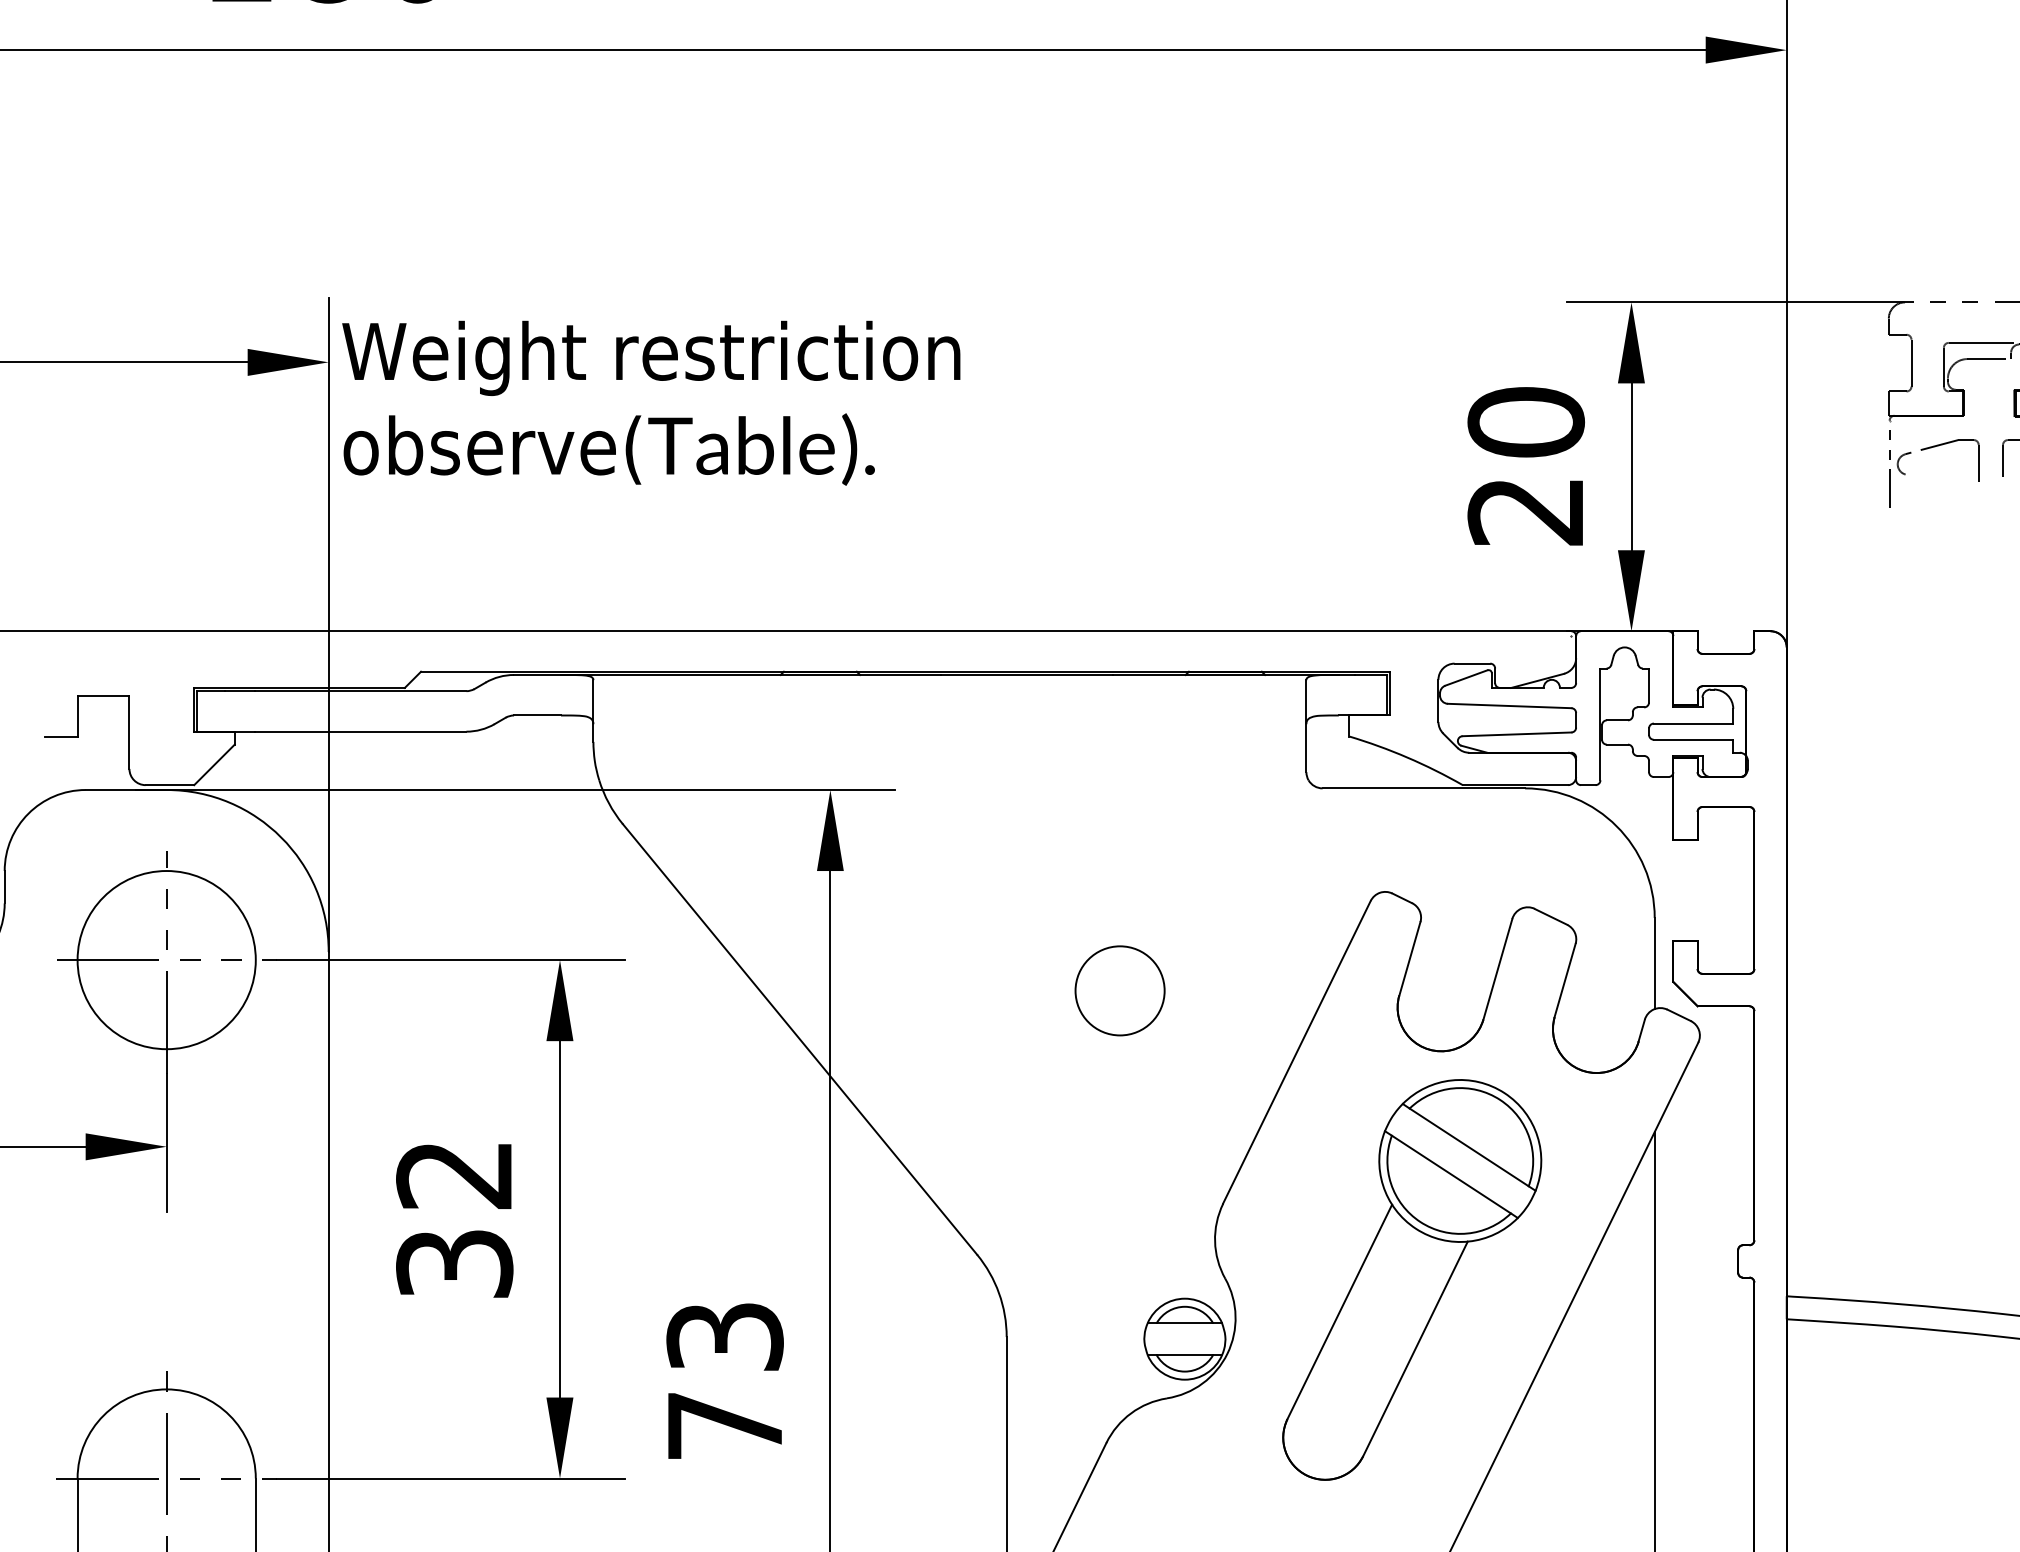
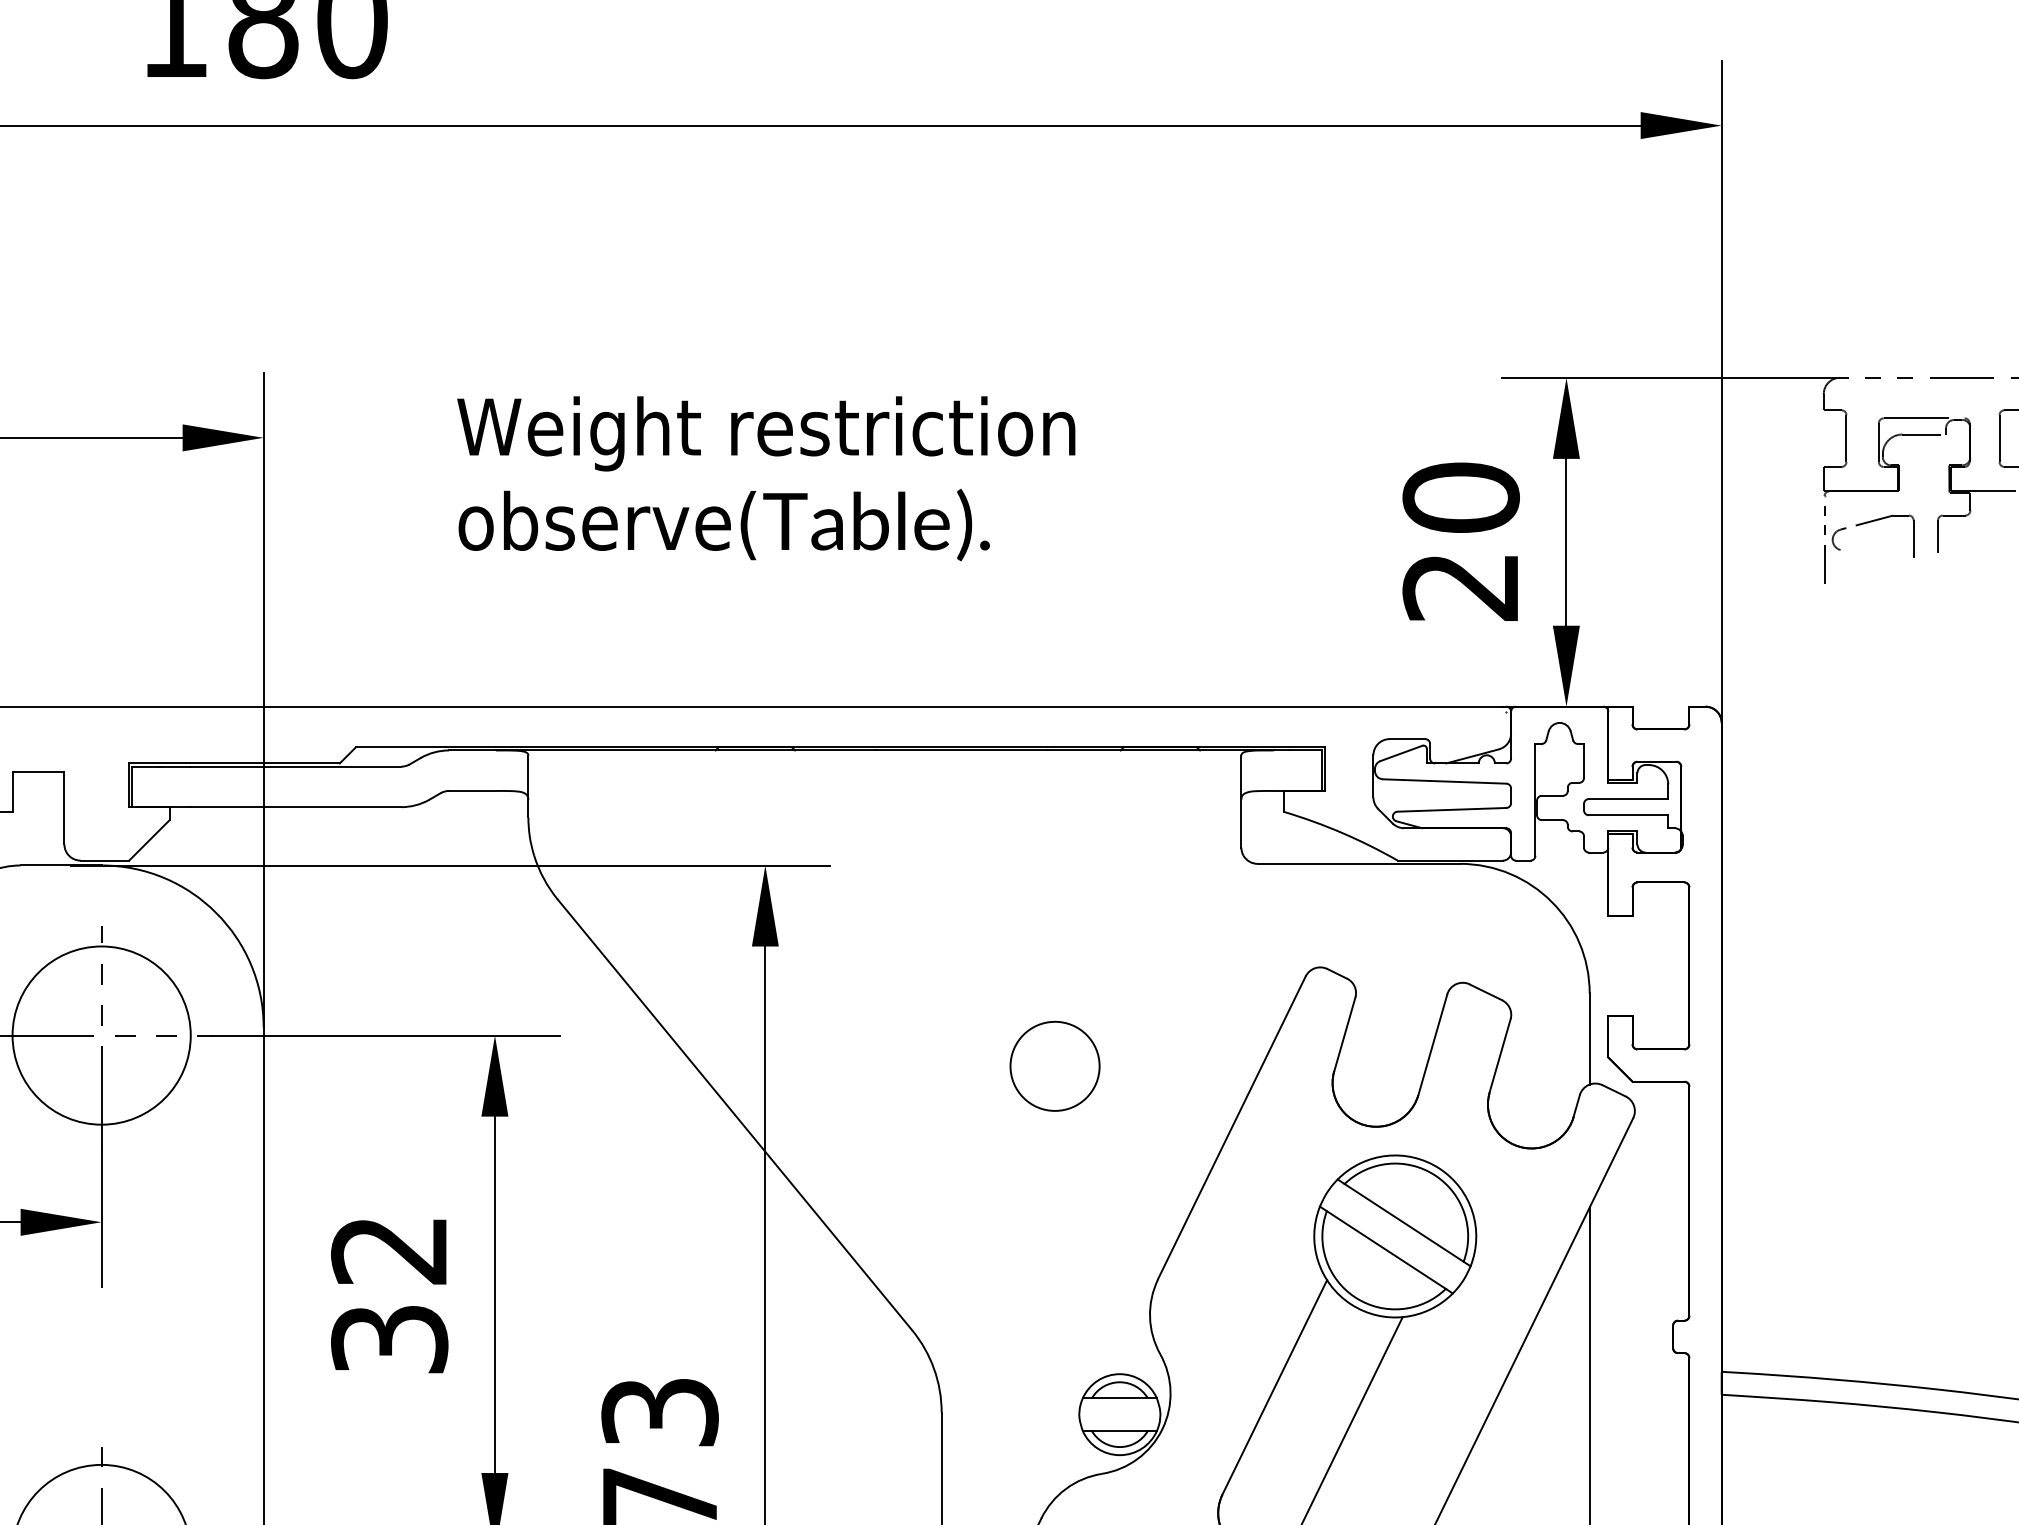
text: (651, 402) -> (766, 477), moved

